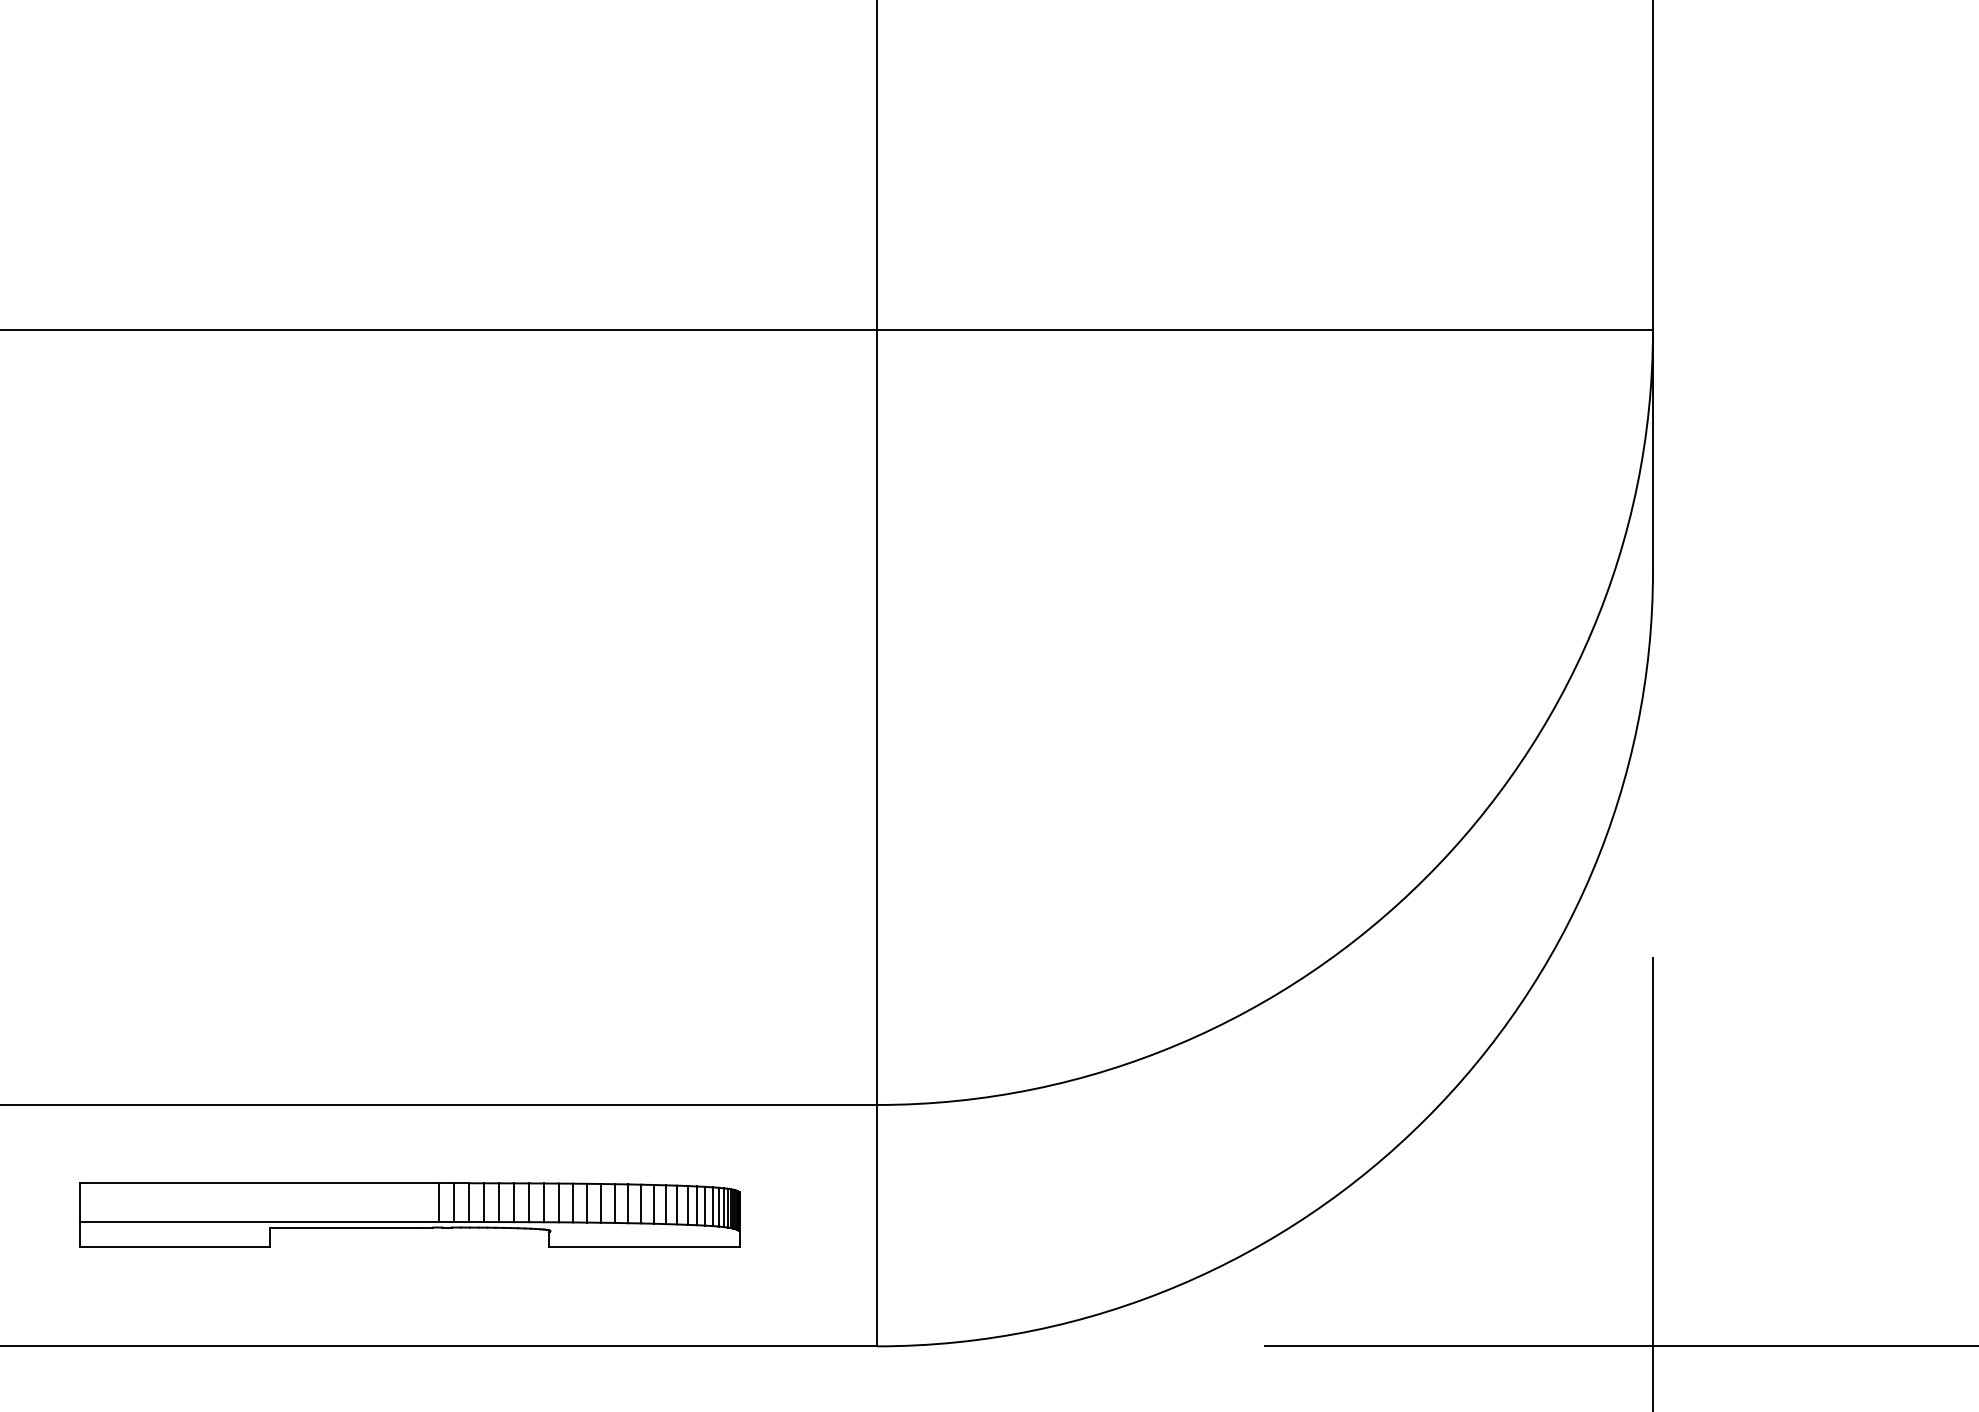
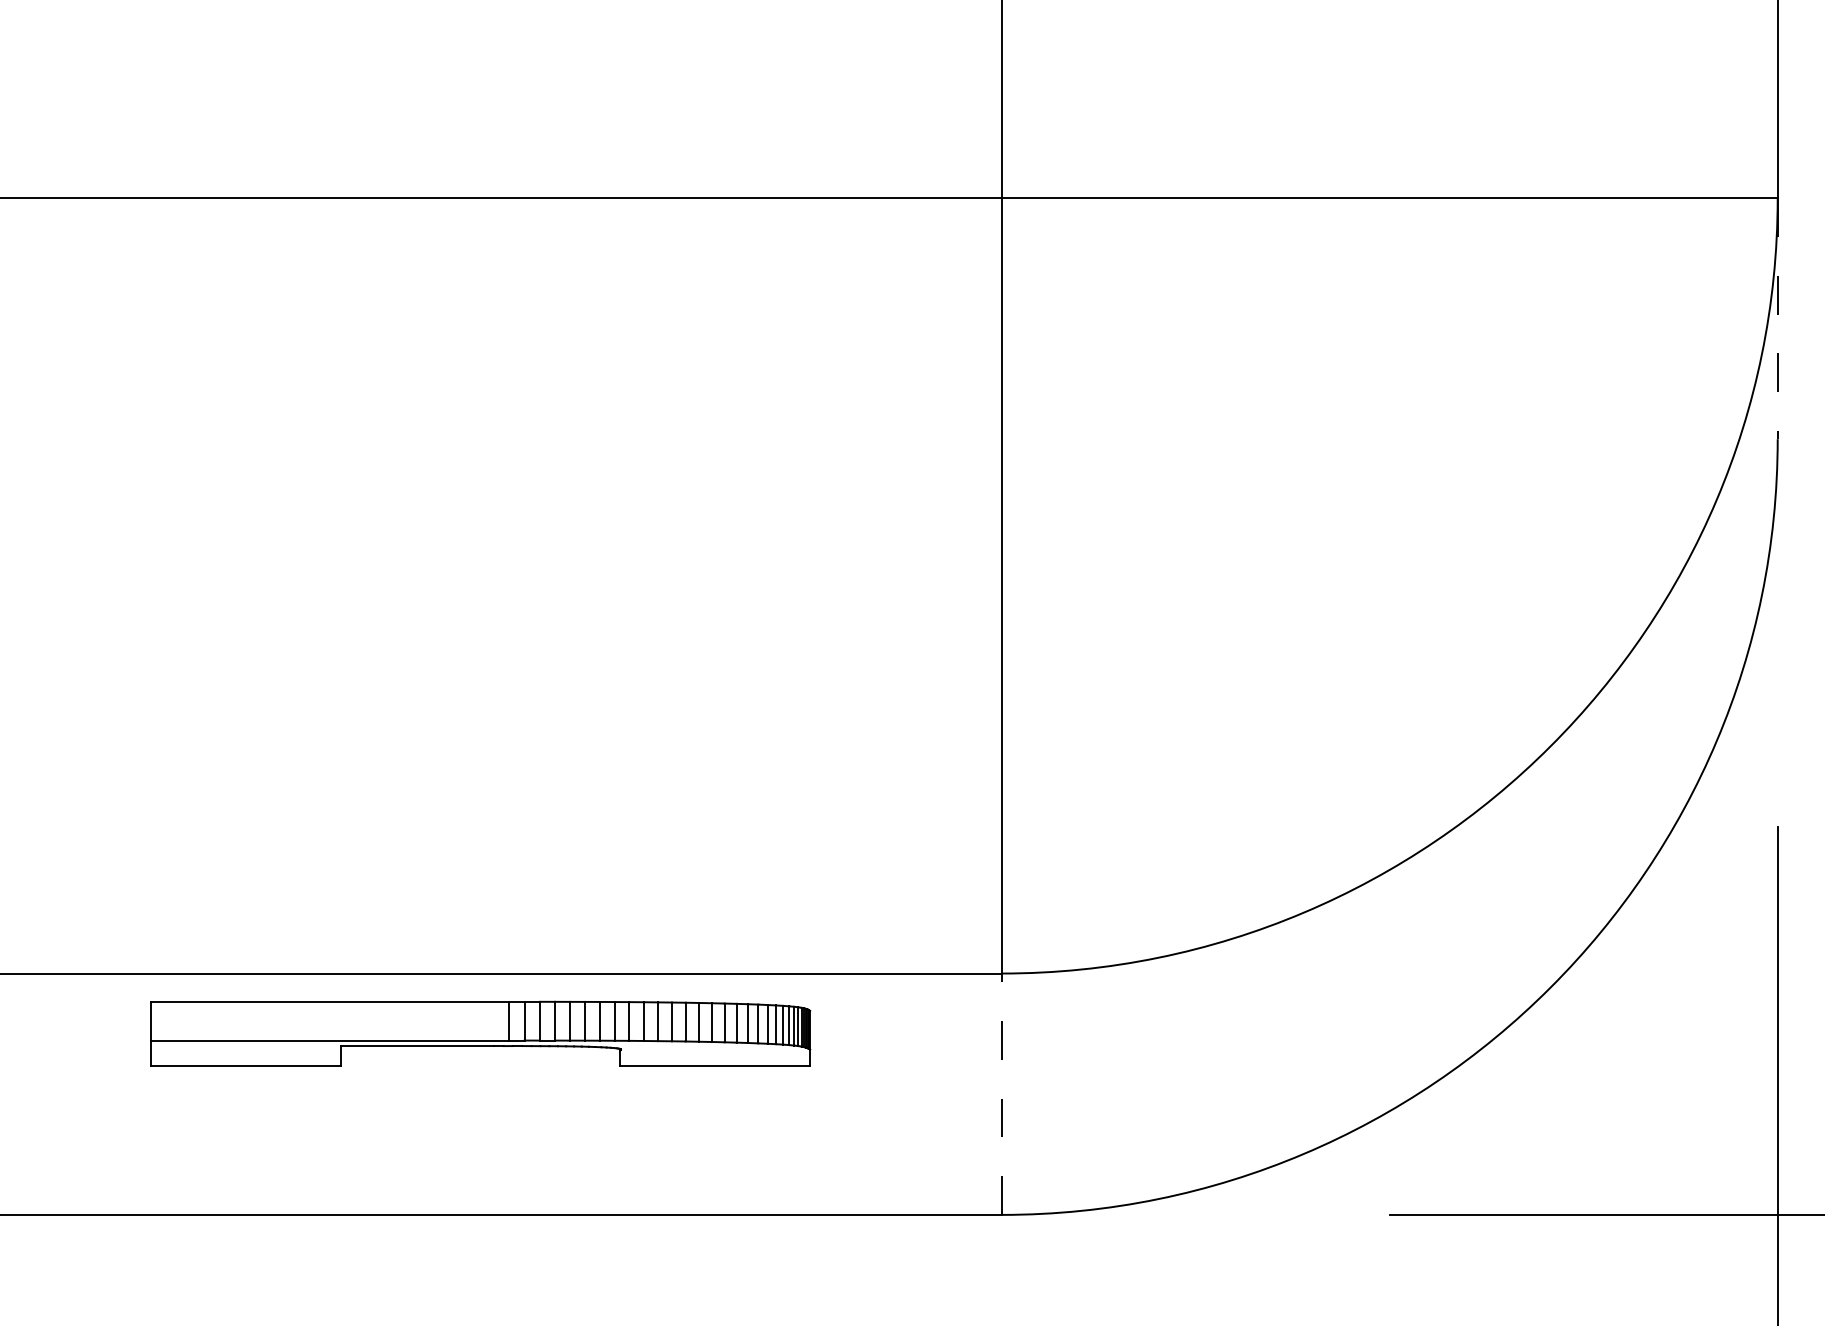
line: (1653, 450) -> (1778, 319), solid -> dashed
part: (409, 1214) -> (480, 1033), moved
line: (877, 1225) -> (1002, 1094), solid -> dashed

